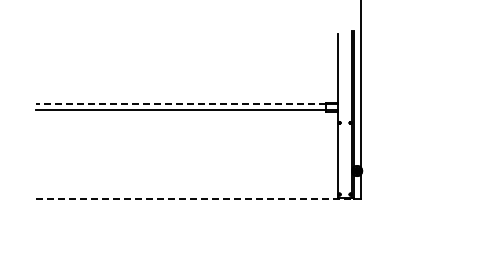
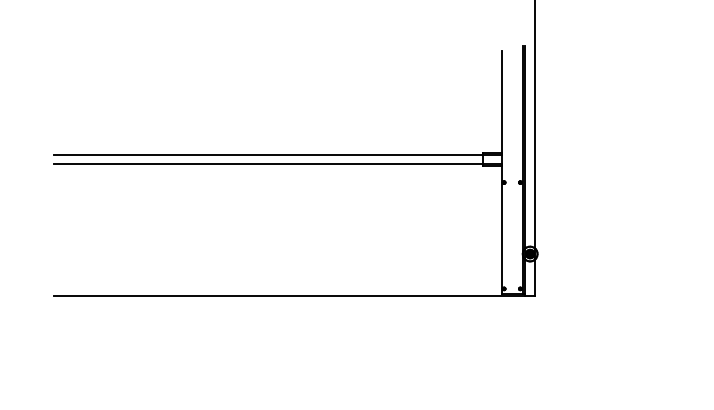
line: (180, 104) -> (267, 155), dashed -> solid
line: (194, 199) -> (288, 296), dashed -> solid

